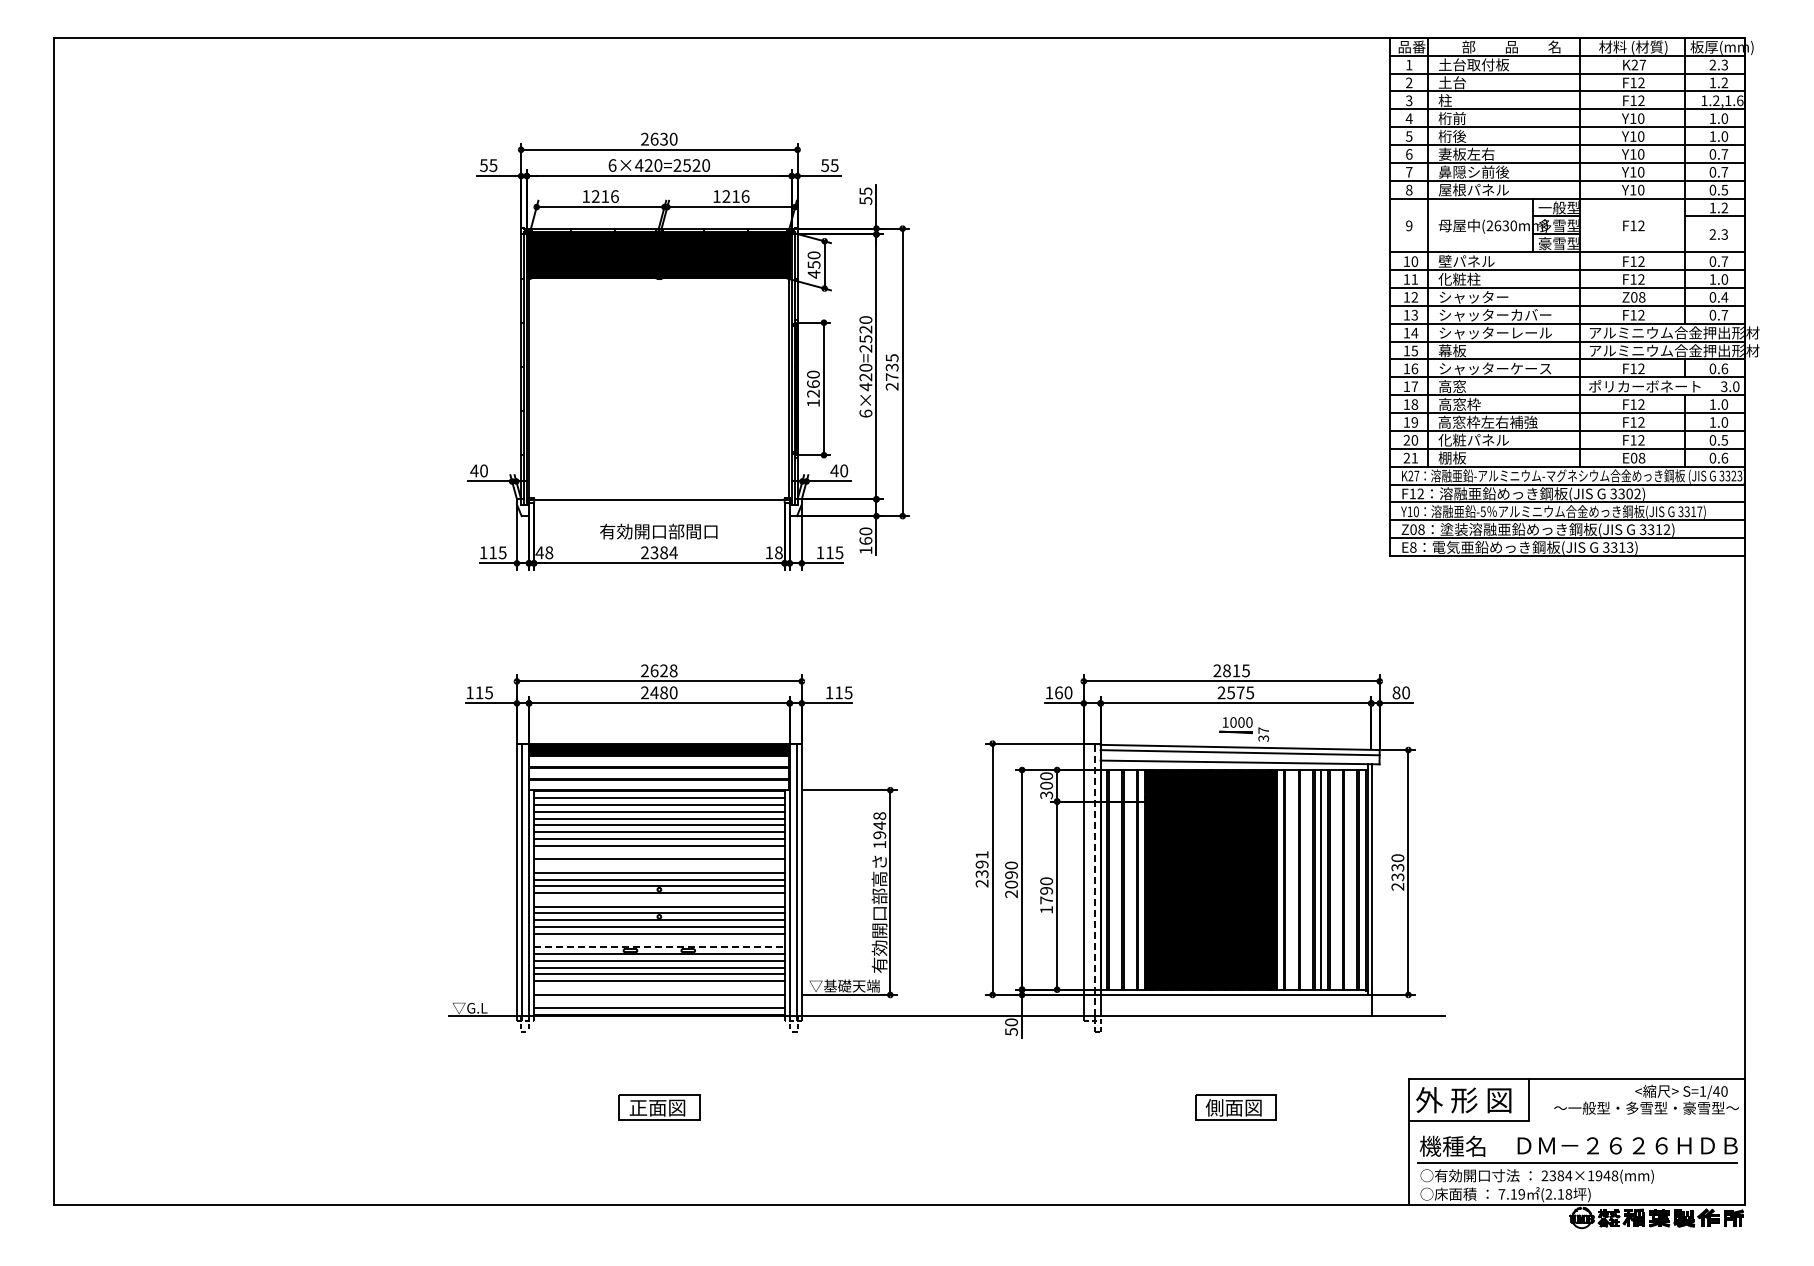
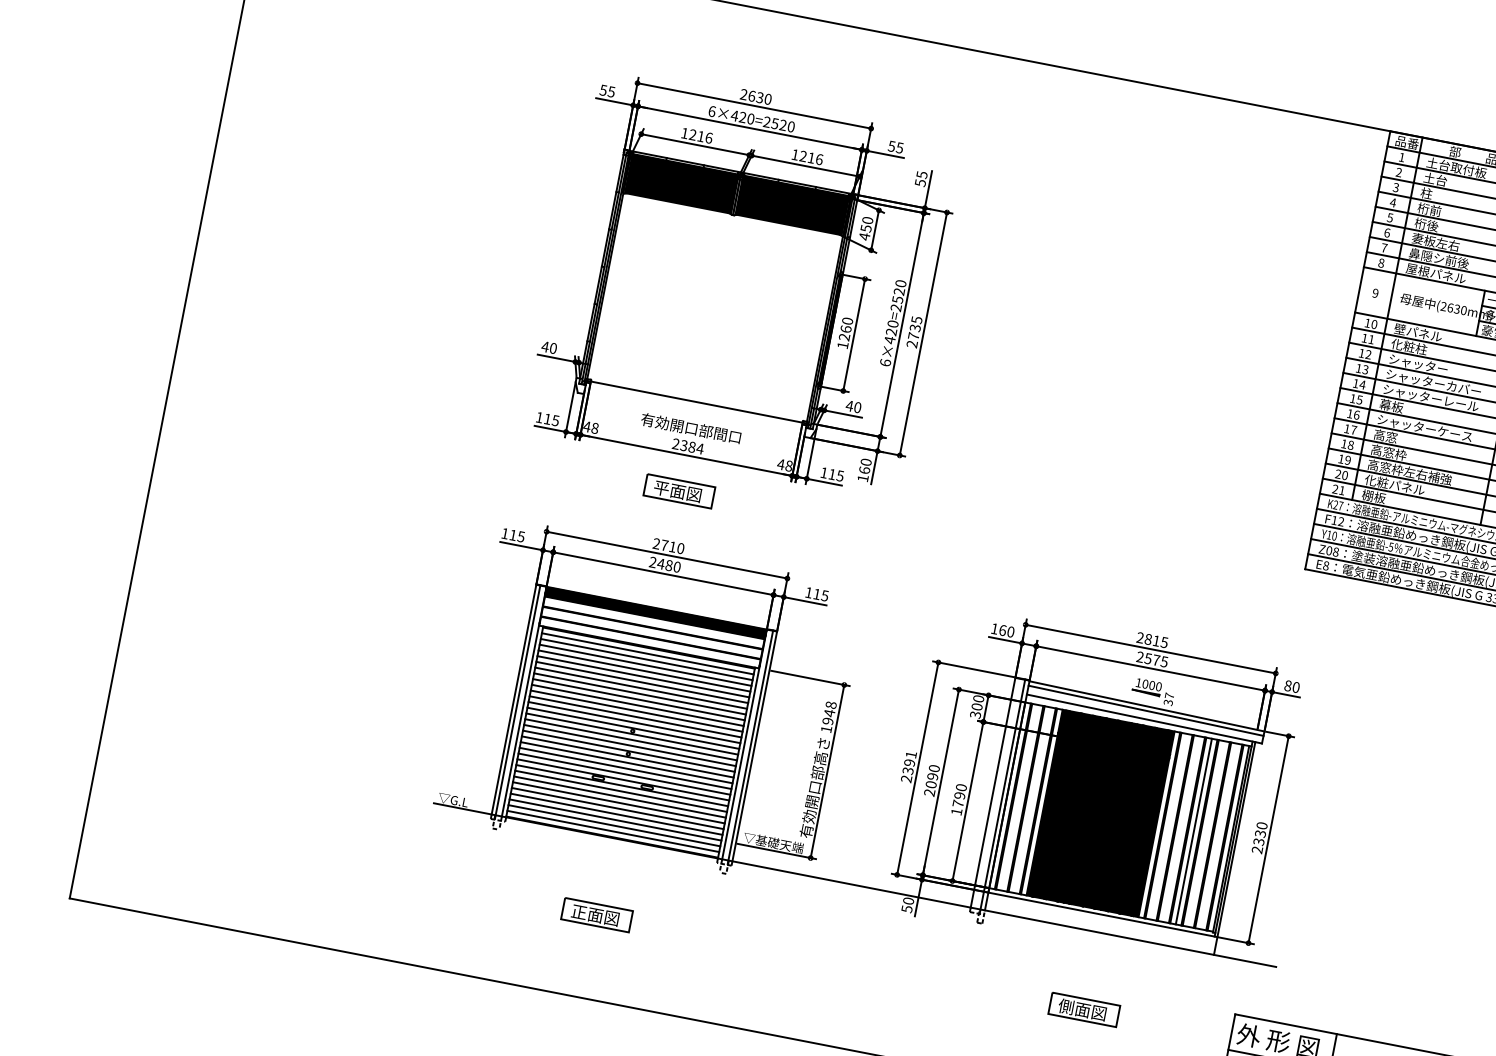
text: (769, 552) -> (781, 464), 18 -> 48
part: (659, 605) -> (679, 491), added
text: (663, 670) -> (672, 546), 2628 -> 2710
line: (659, 852) -> (639, 699), added
line: (659, 865) -> (636, 710), added
line: (1095, 879) -> (1003, 794), dashed -> solid
line: (659, 899) -> (631, 739), added
line: (659, 940) -> (624, 774), added
line: (659, 947) -> (623, 780), dashed -> solid
line: (659, 988) -> (616, 814), added
line: (659, 1001) -> (614, 825), added

